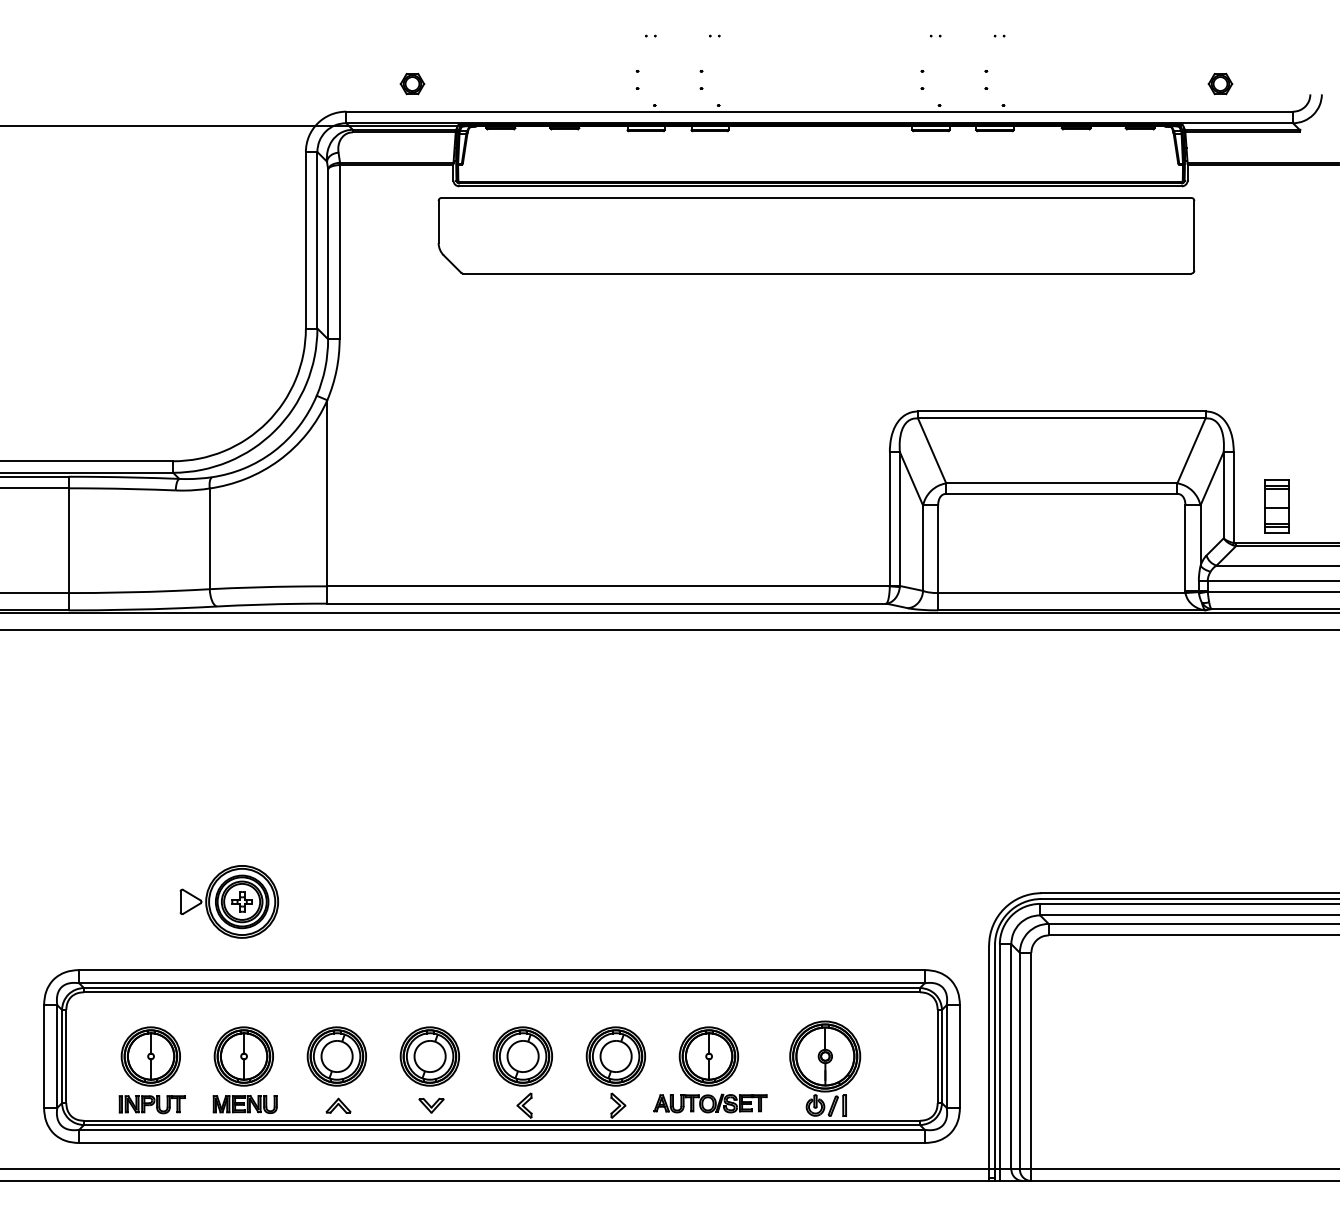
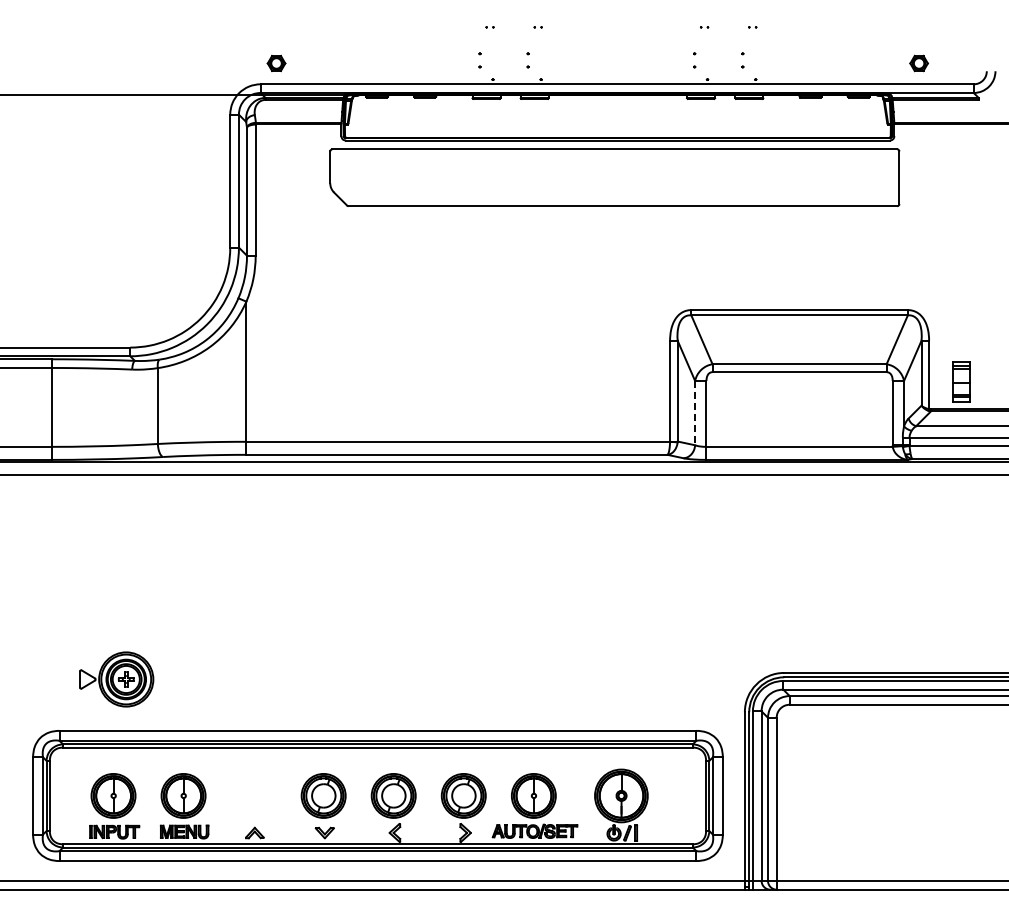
part: (412, 84) -> (276, 63), moved
line: (923, 548) -> (695, 413), solid -> dashed
part: (229, 901) -> (116, 679), moved
part: (336, 1055) -> (253, 795), removed

